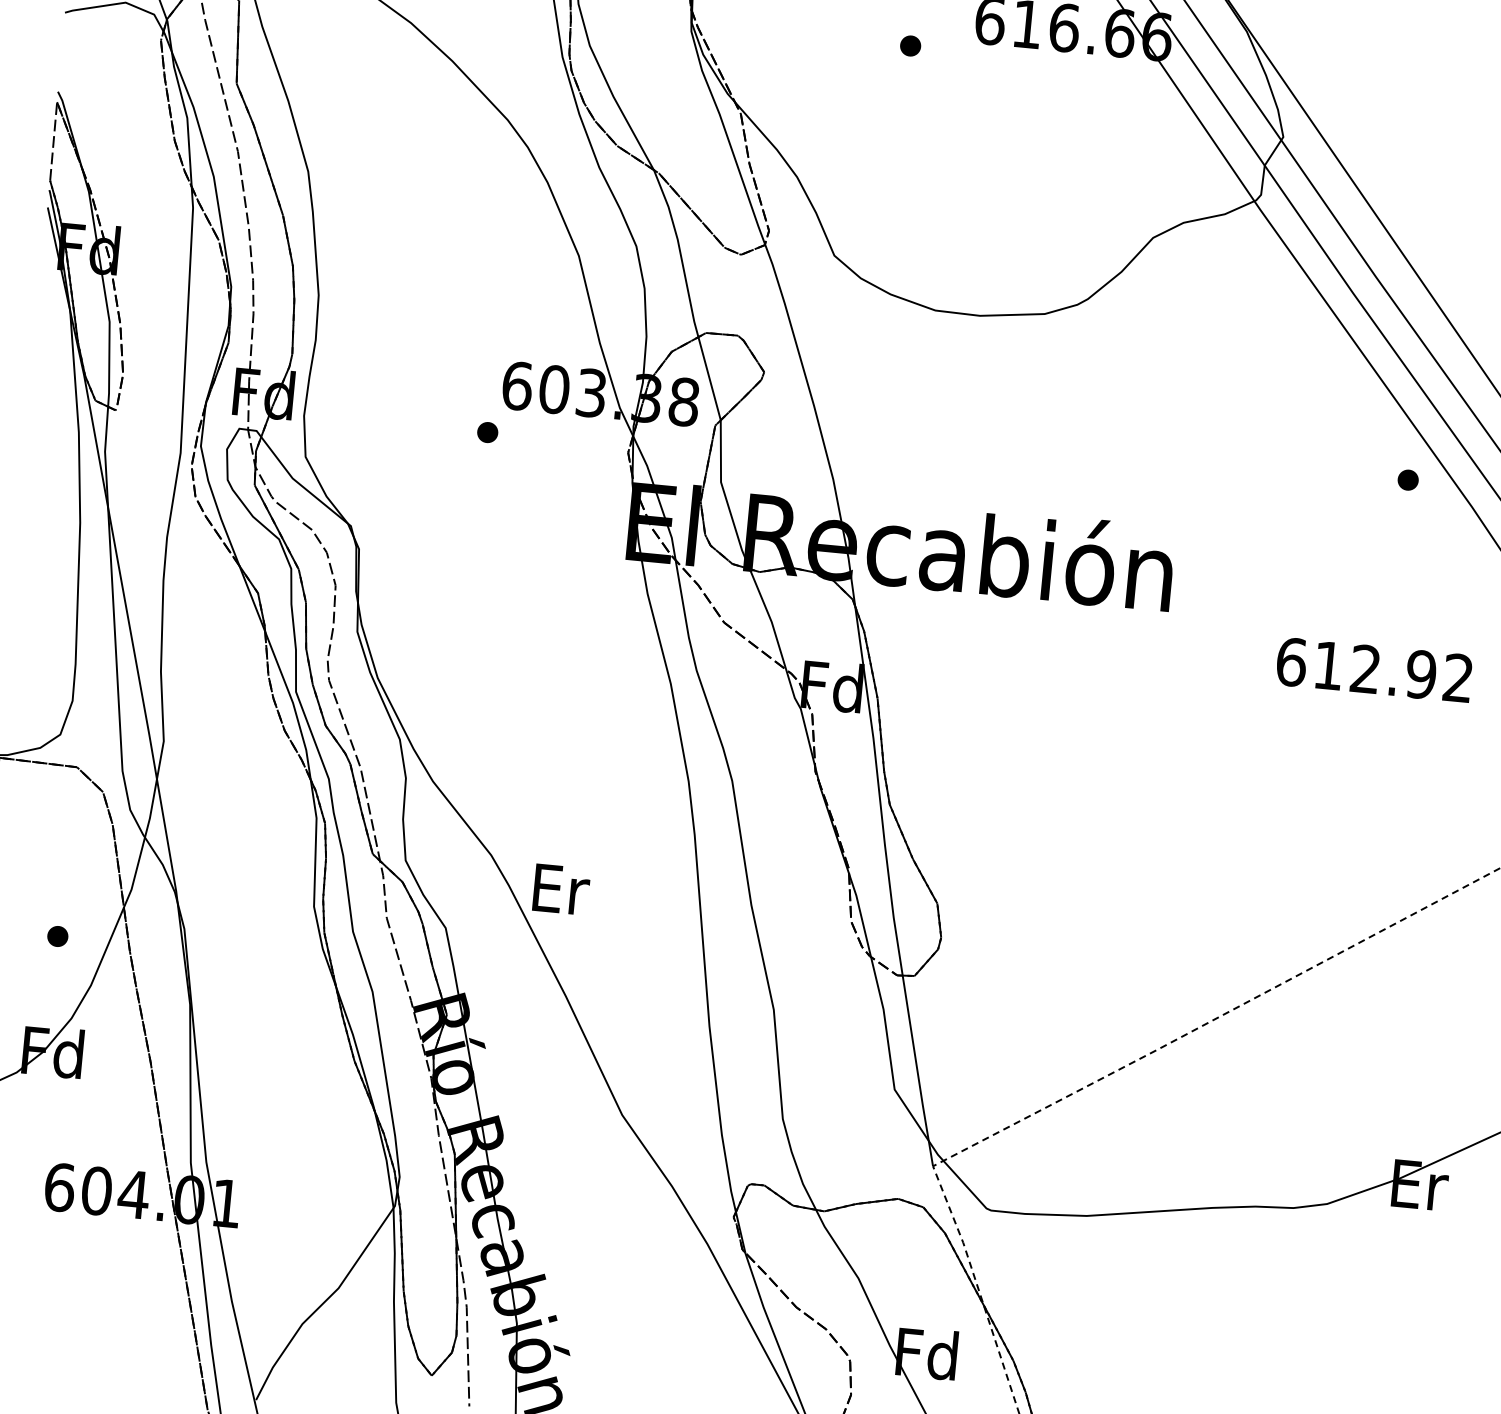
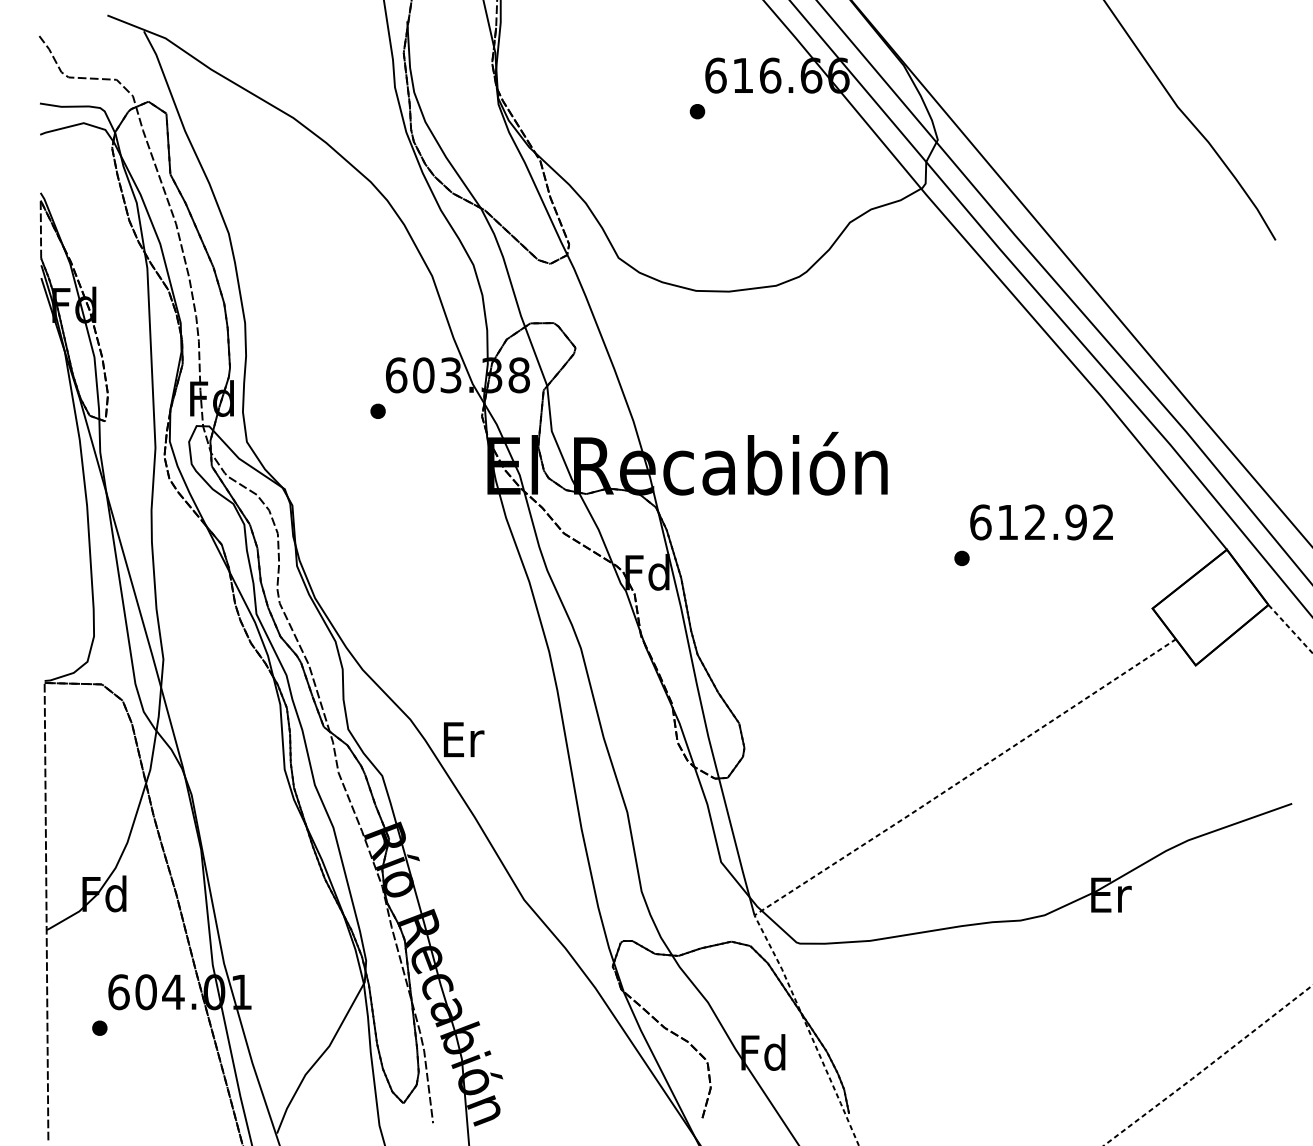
part: (910, 45) -> (697, 111), moved
part: (1407, 480) -> (961, 558), moved
part: (57, 935) -> (99, 1027), moved

